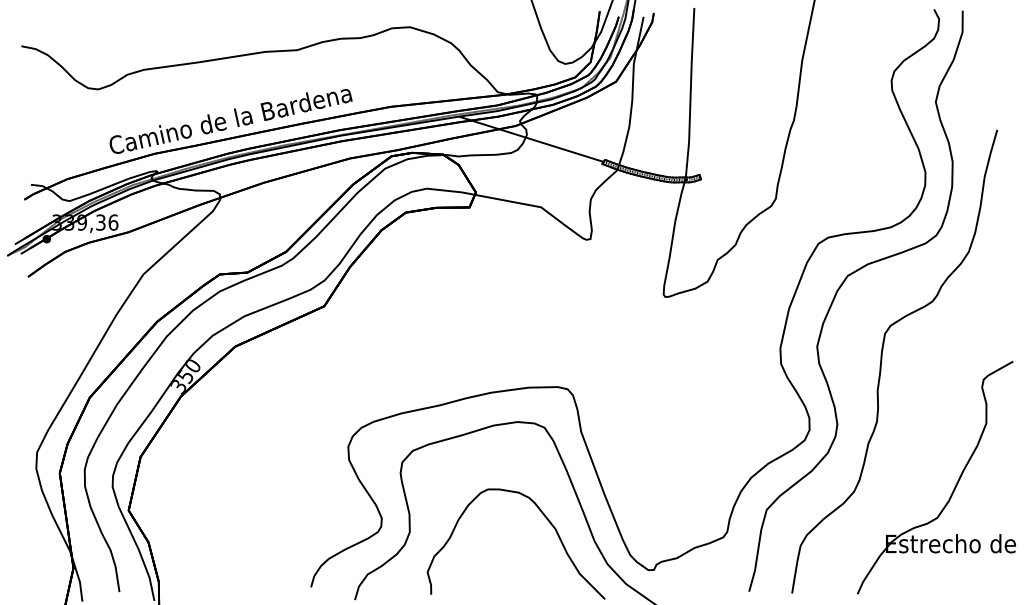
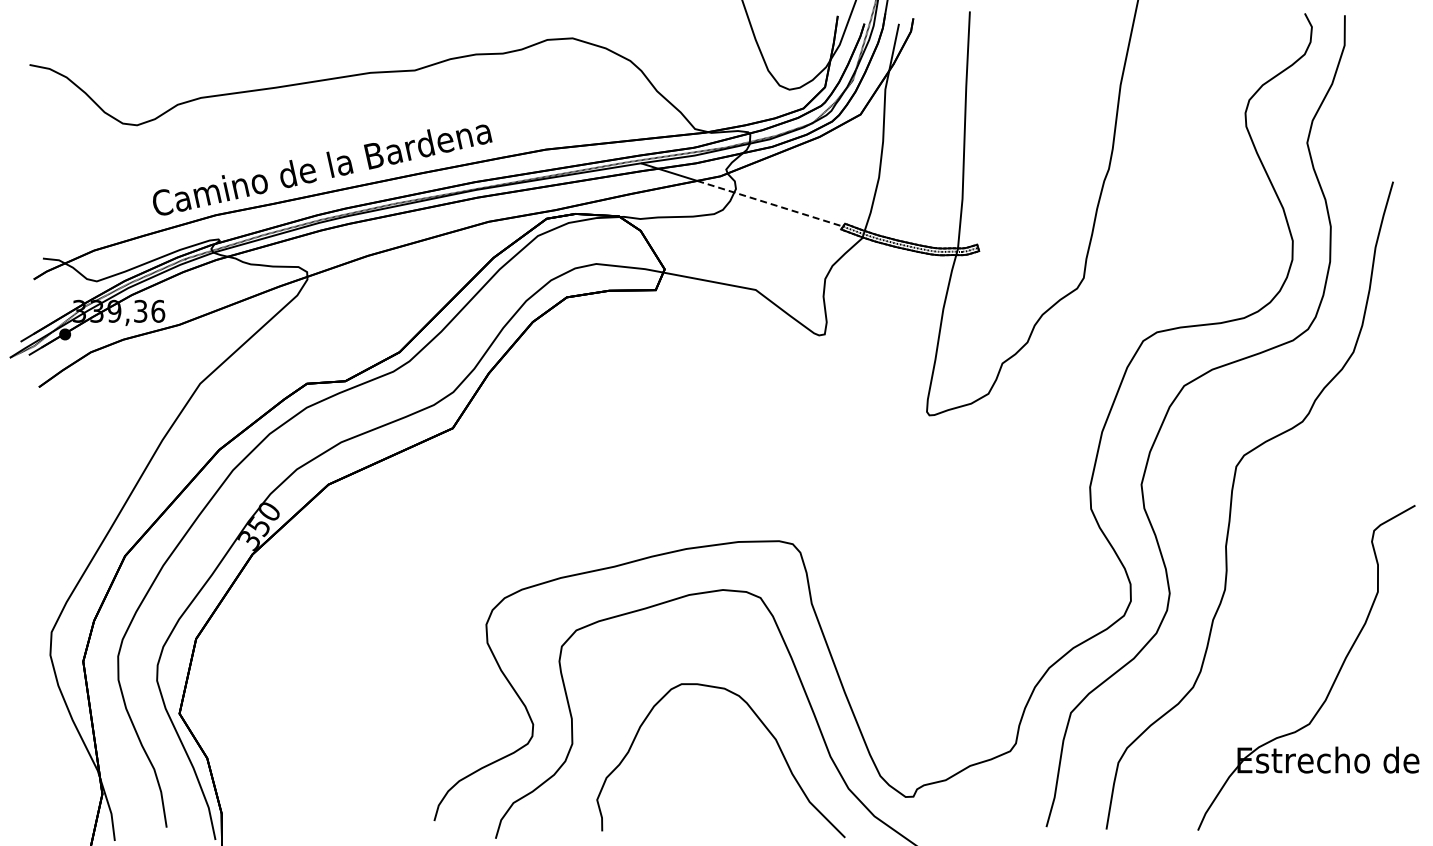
line: (551, 145) -> (770, 203), solid -> dashed

